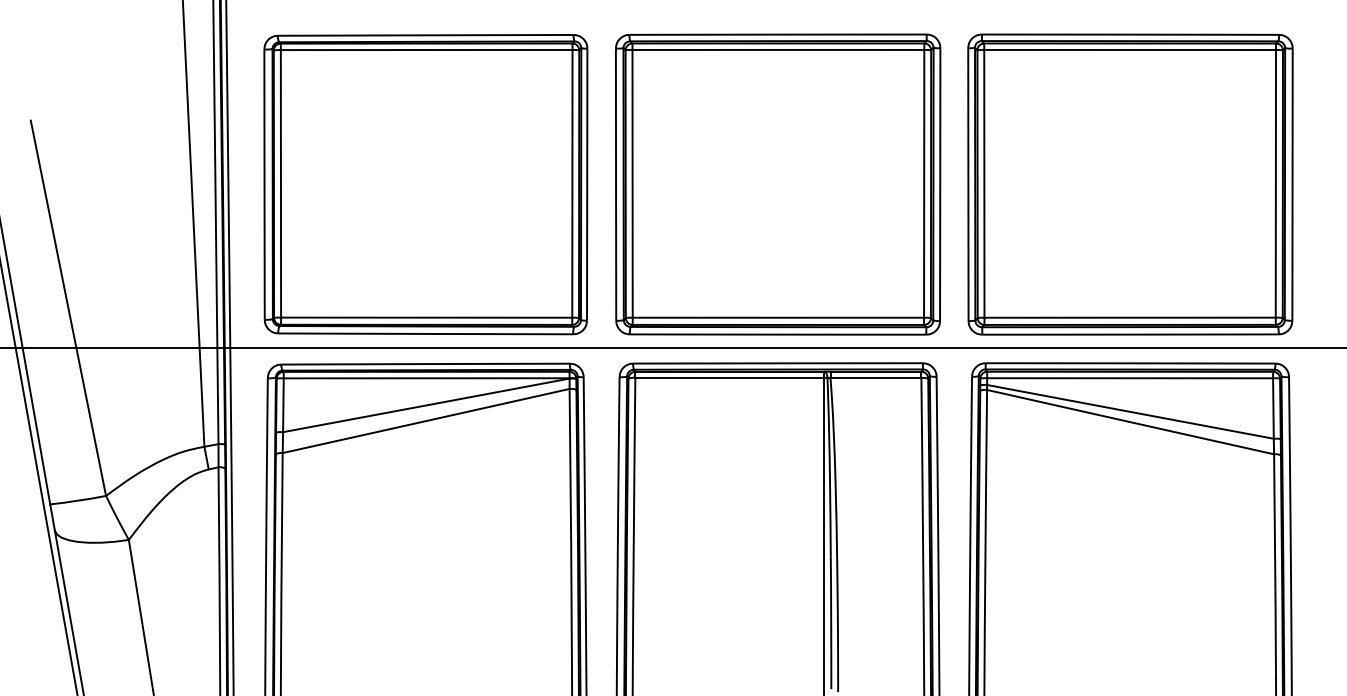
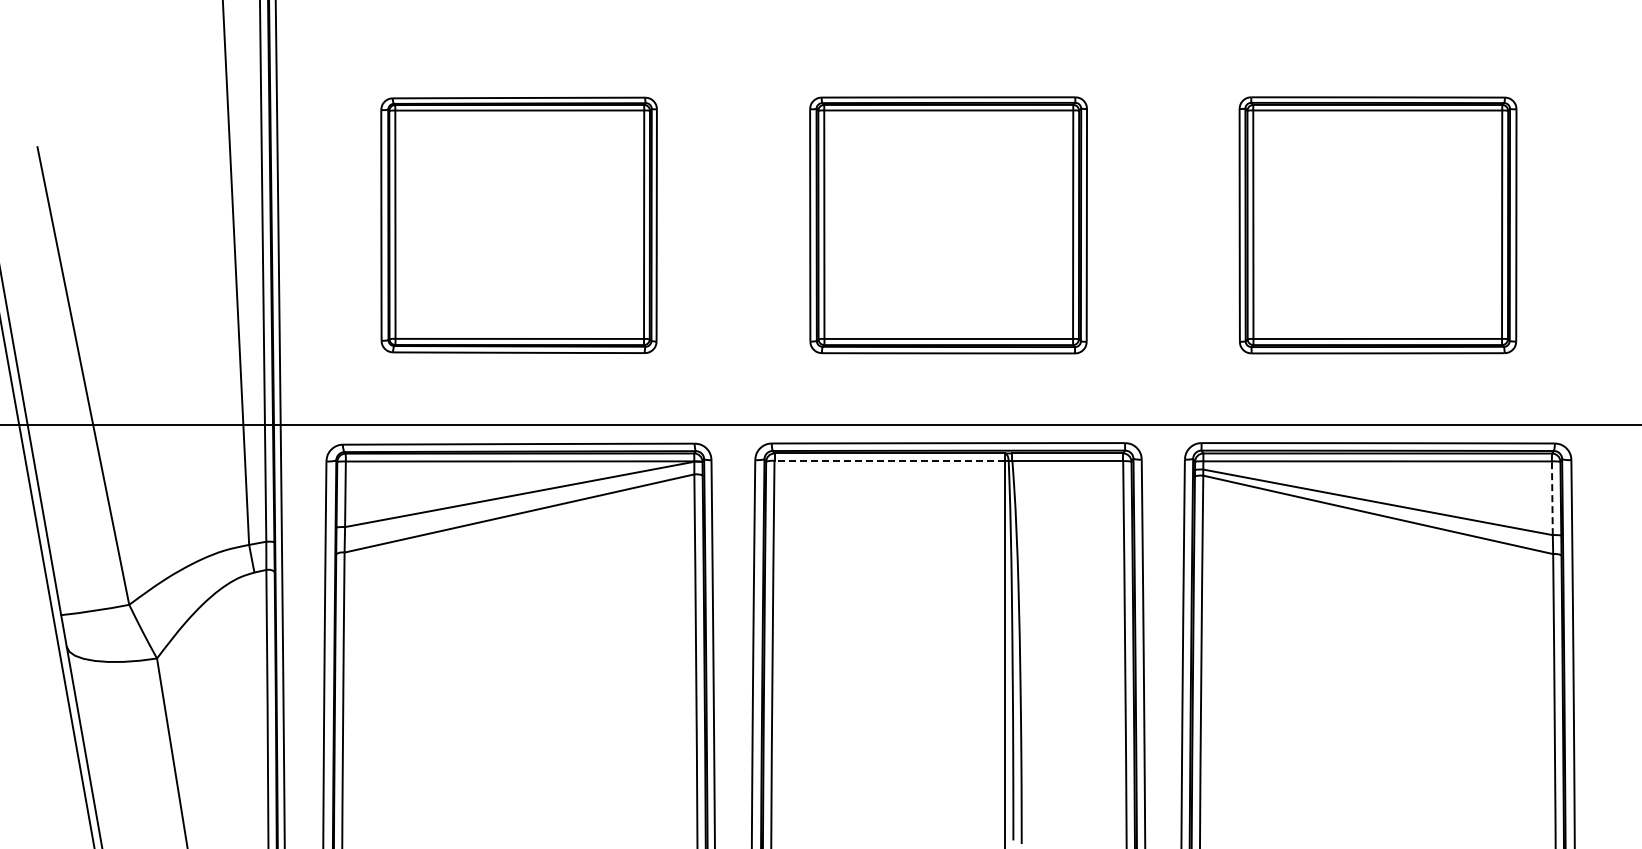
part: (425, 184) -> (518, 225), size x0.7
part: (778, 184) -> (948, 225), size x0.7
part: (1129, 184) -> (1377, 225), size x0.7
line: (729, 377) -> (889, 460), solid -> dashed
line: (1273, 408) -> (1552, 498), solid -> dashed

